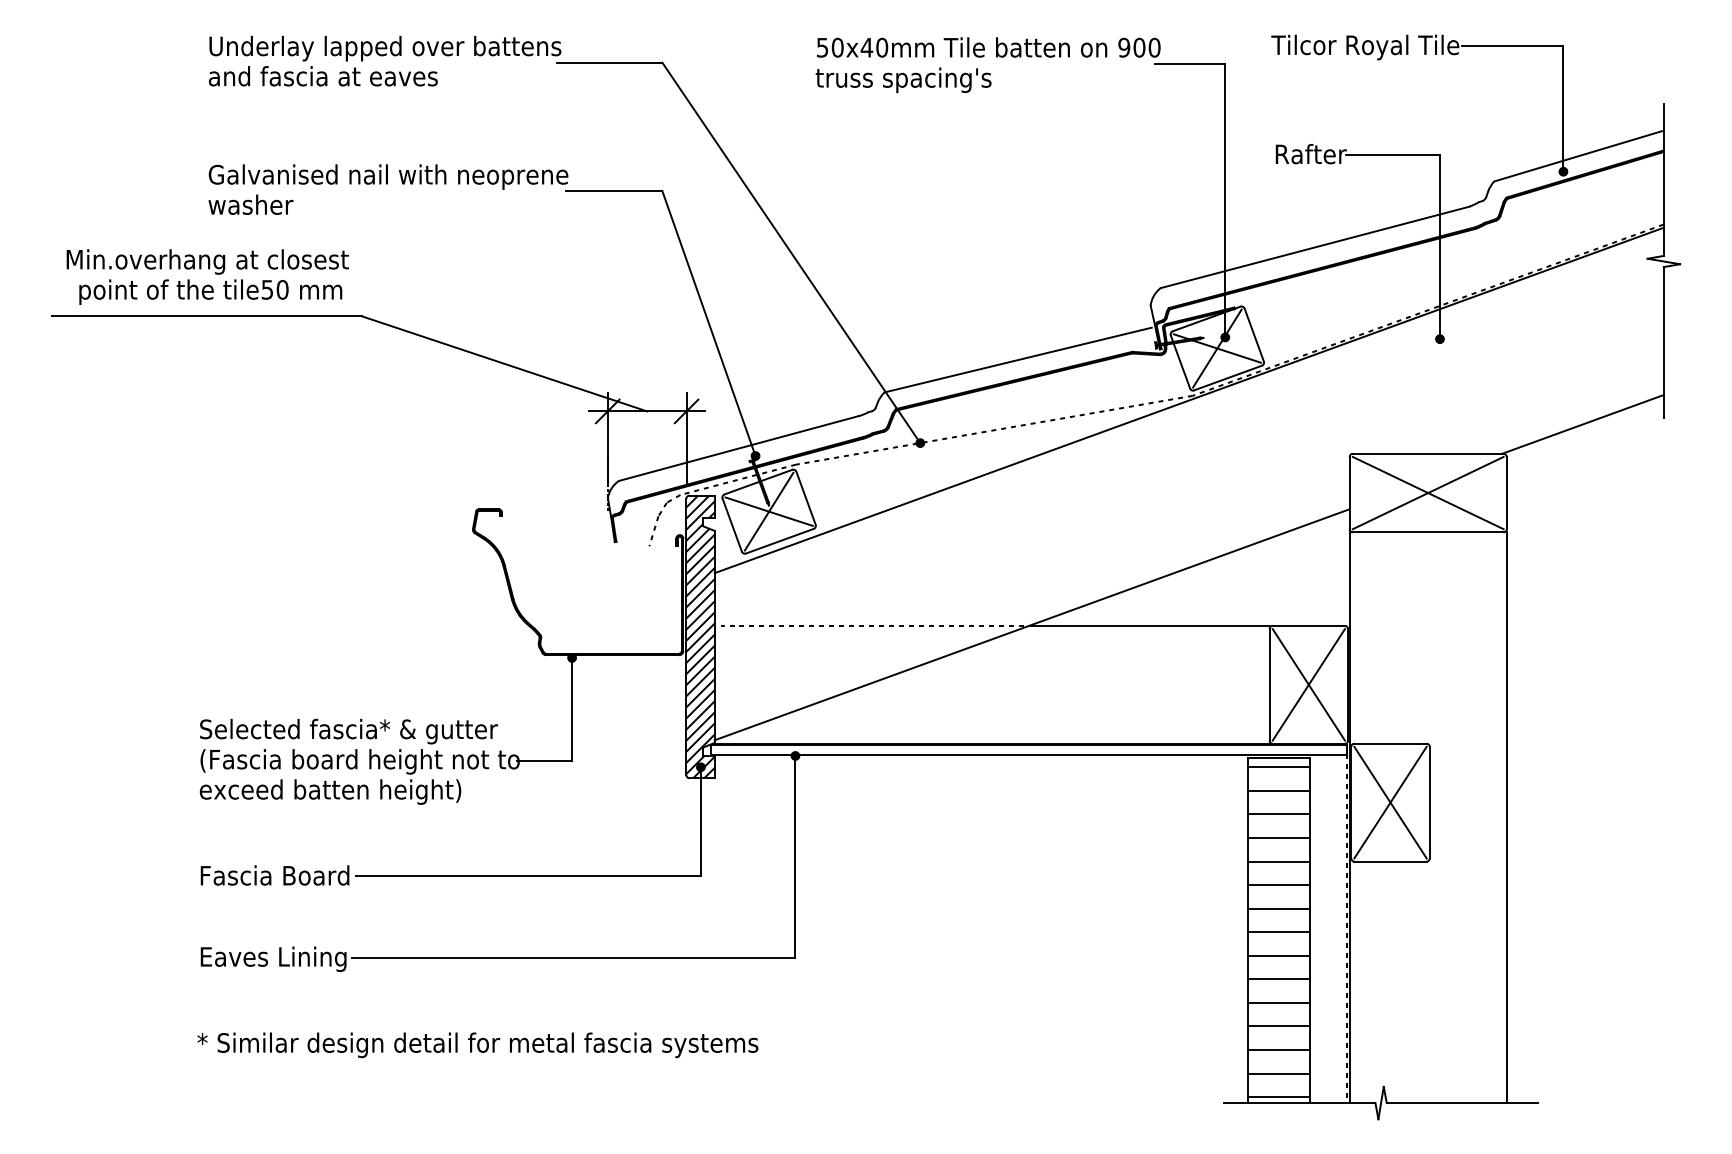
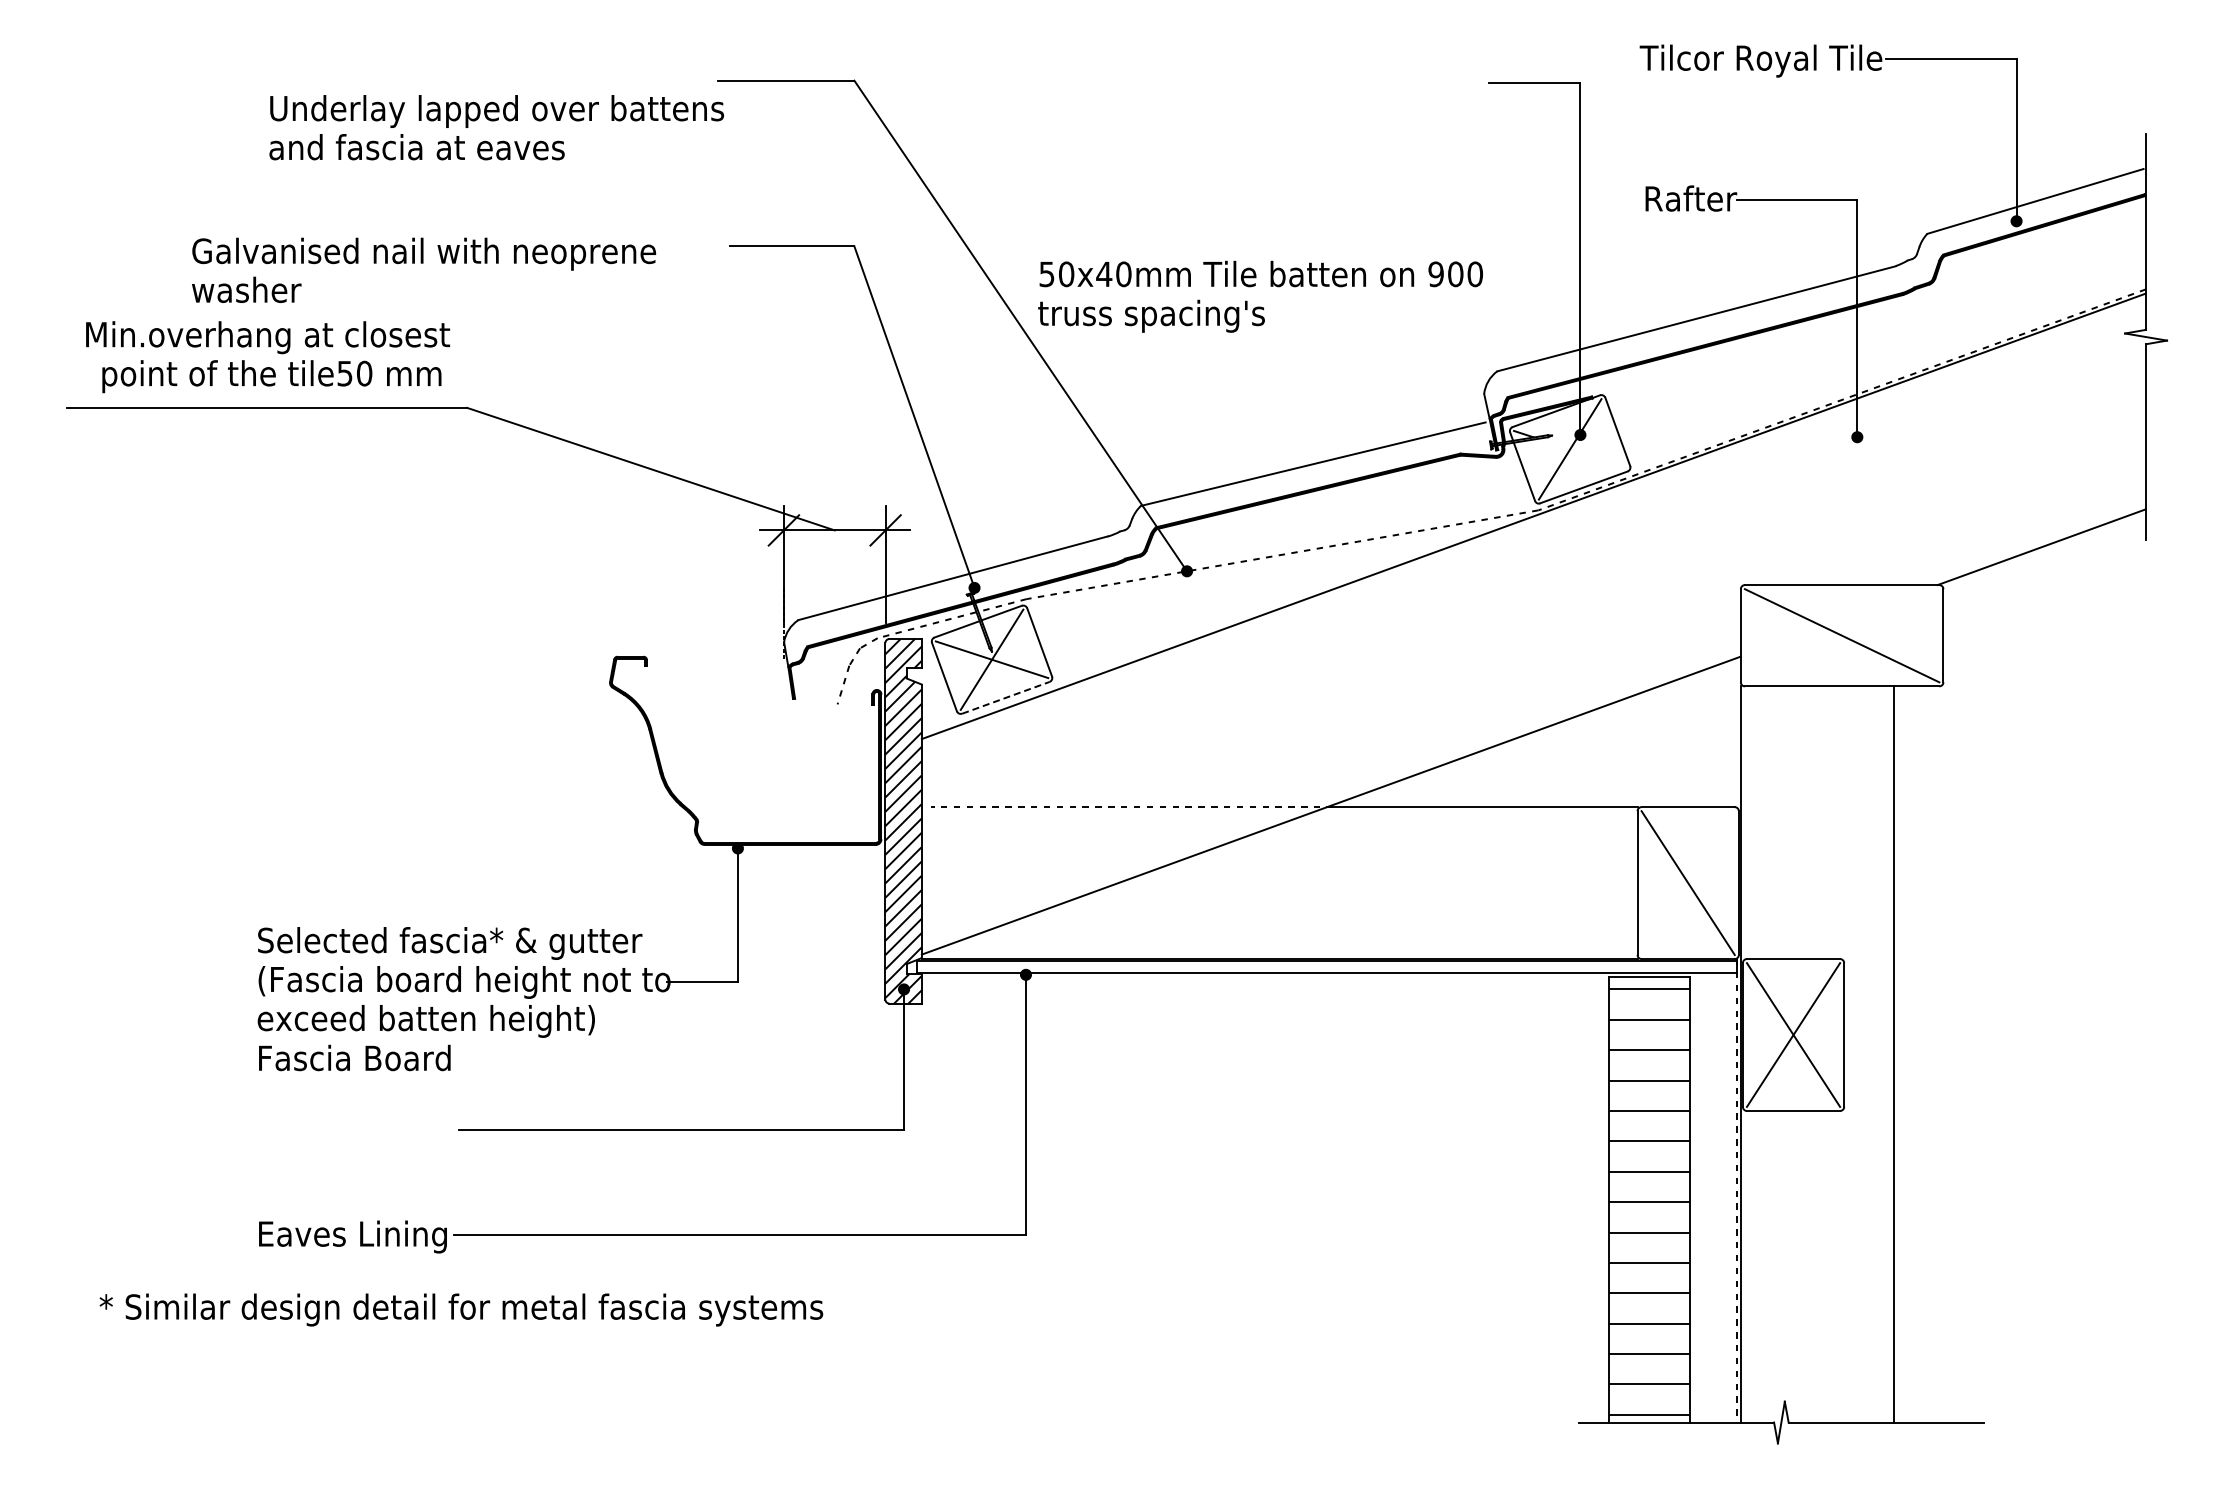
text: (384, 61) -> (496, 127), moved
text: (988, 64) -> (1260, 296), moved
text: (388, 188) -> (424, 269), moved
line: (1226, 351) -> (1582, 452), removed
line: (1427, 492) -> (1841, 635), removed
line: (779, 540) -> (1005, 697), solid -> dashed
line: (1308, 685) -> (1687, 883), removed
line: (1506, 817) -> (1894, 1054), moved
text: (274, 875) -> (354, 1057), moved
text: (477, 1044) -> (461, 1309), moved

